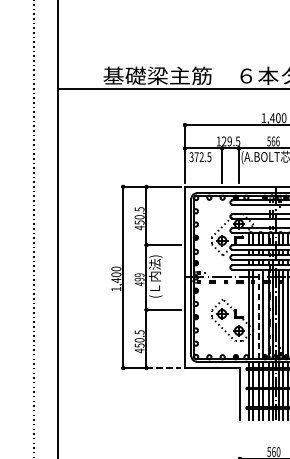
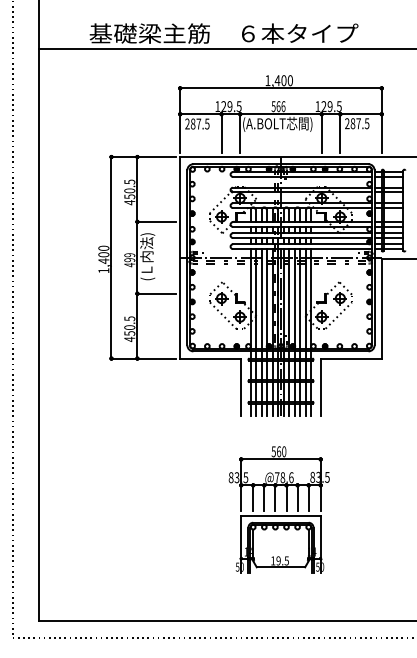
text: (196, 156) -> (193, 123), 372.5 -> 287.5
line: (258, 314) -> (261, 298), dashed -> solid
line: (164, 368) -> (157, 358), dashed -> solid

